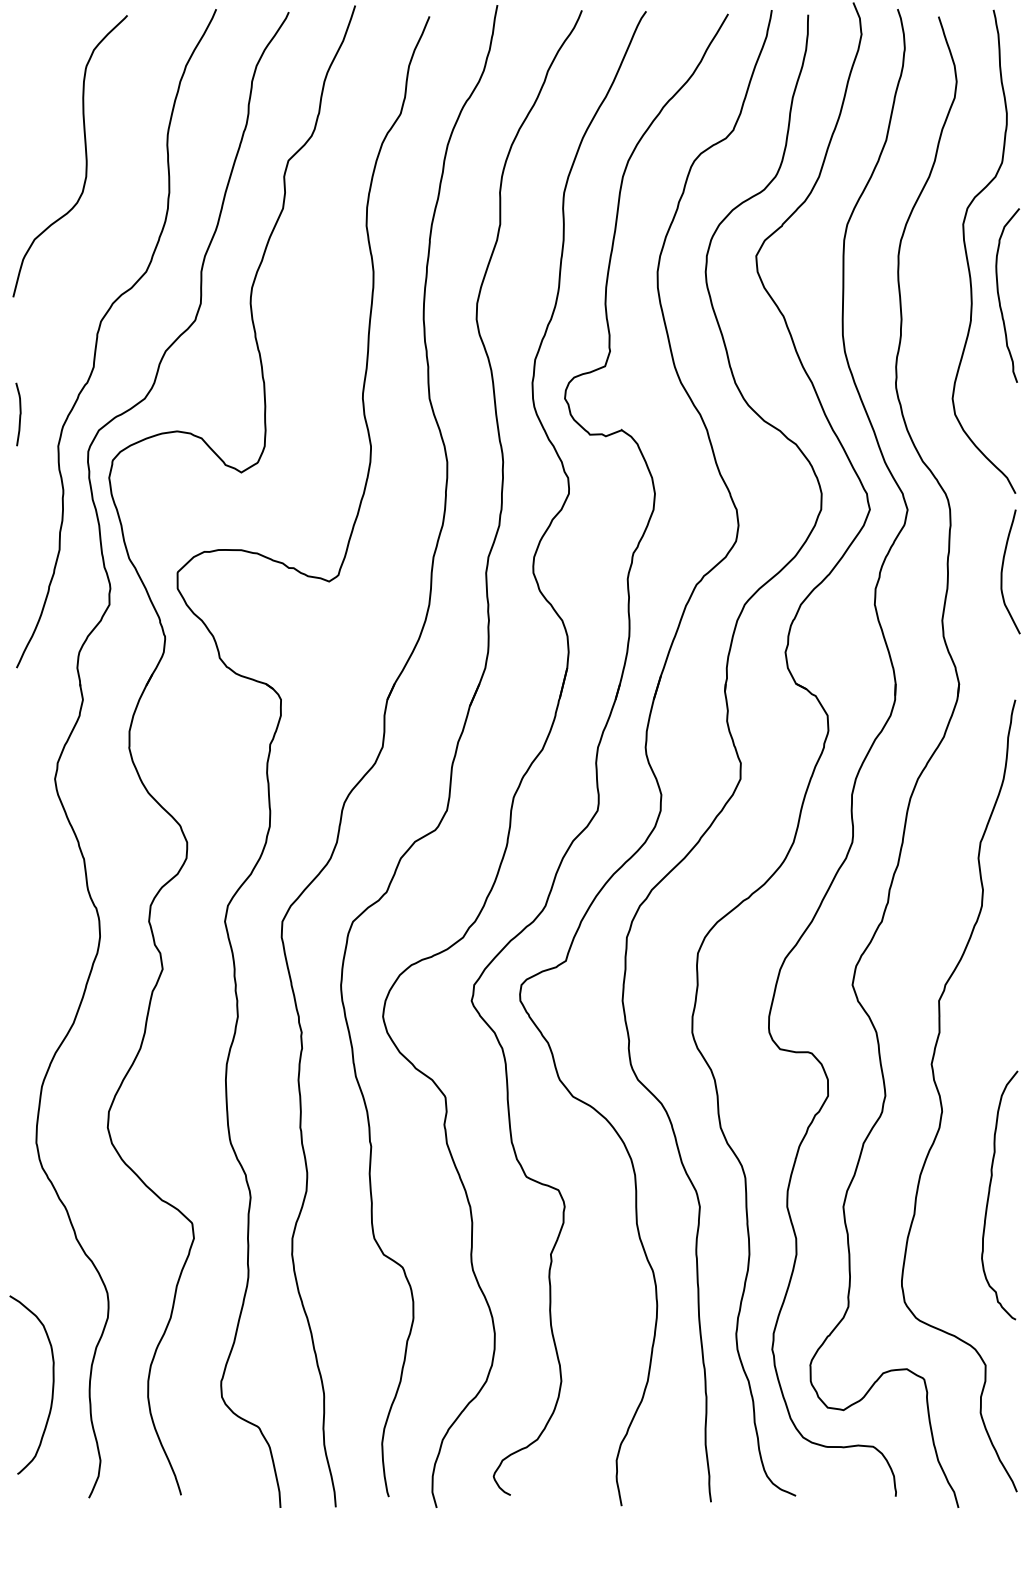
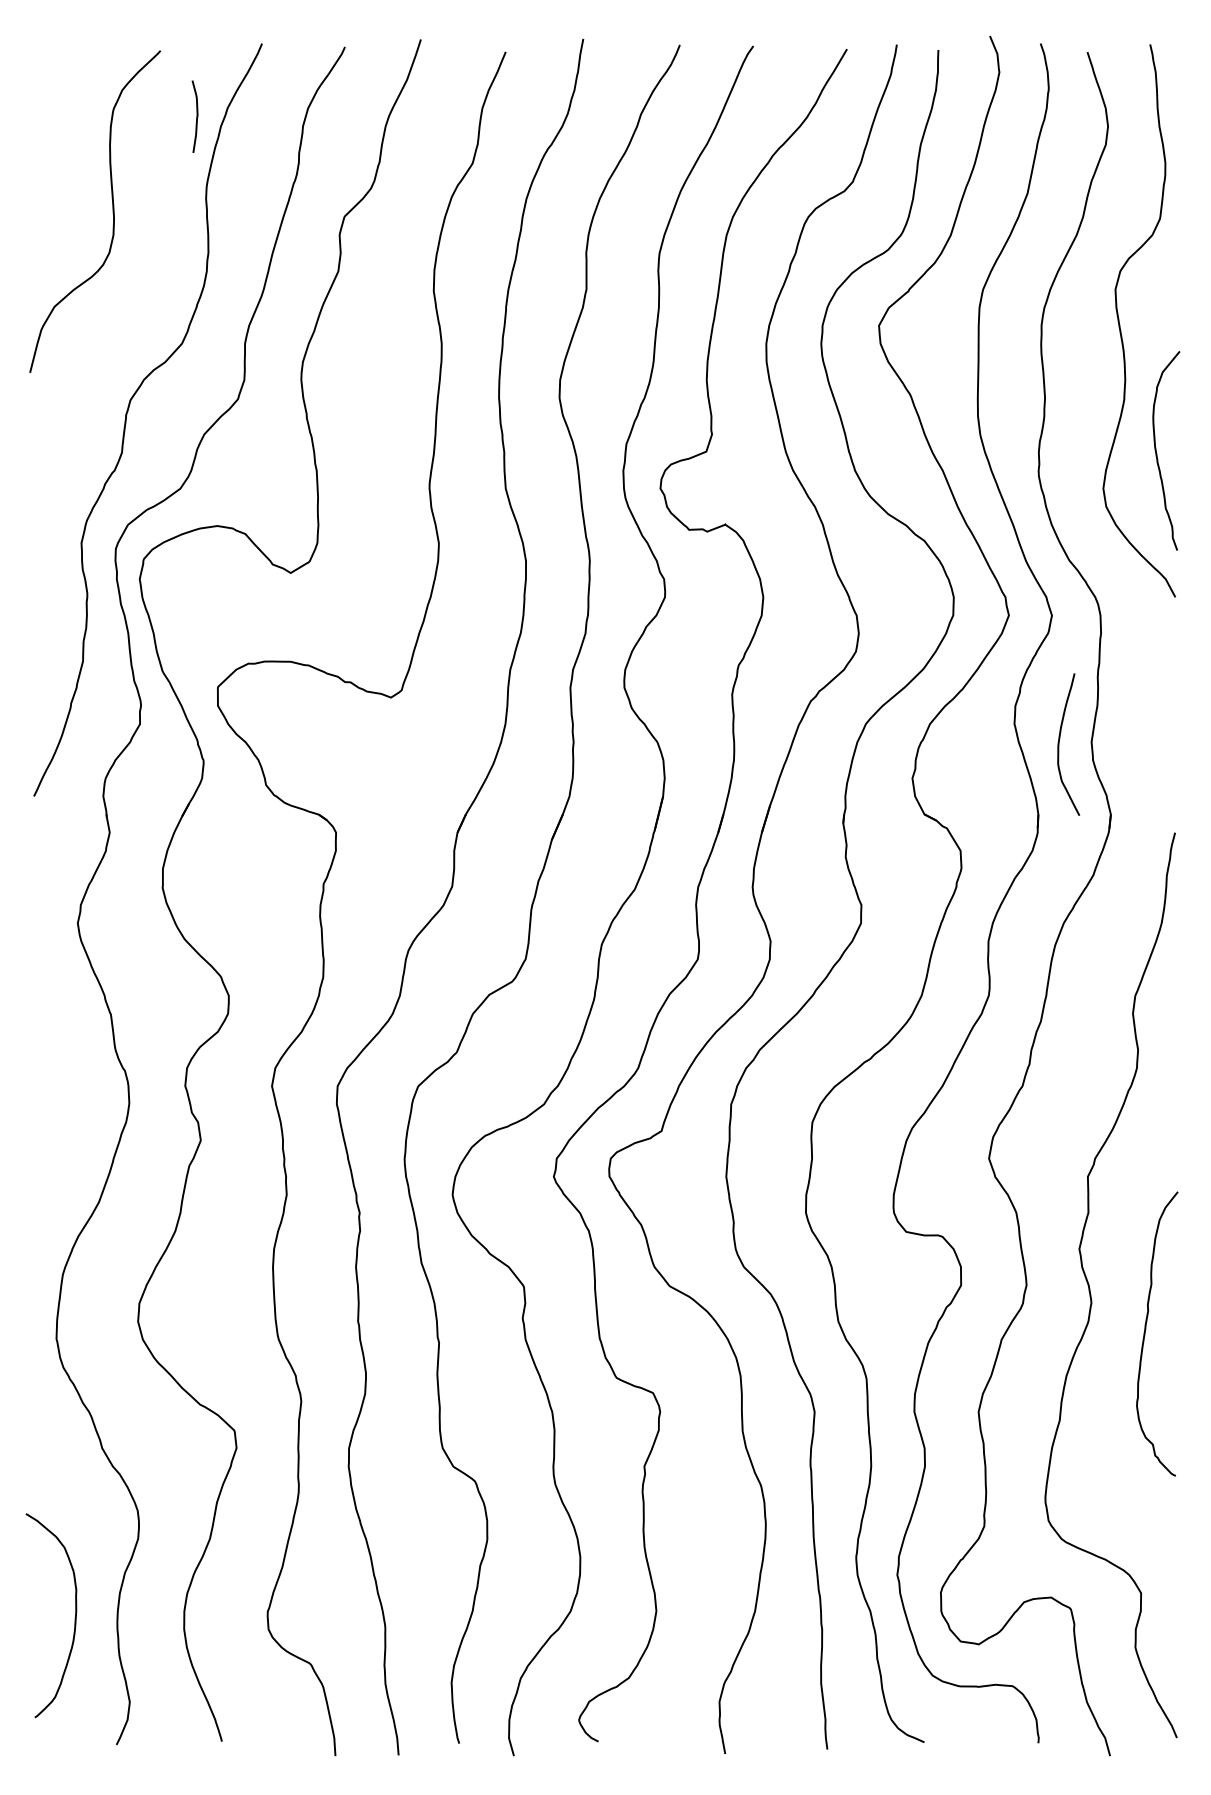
curve: (999, 297) -> (1157, 453), moved
curve: (19, 414) -> (196, 116), moved
curve: (1002, 571) -> (1059, 744), moved
curve: (990, 1191) -> (1146, 1329), moved

